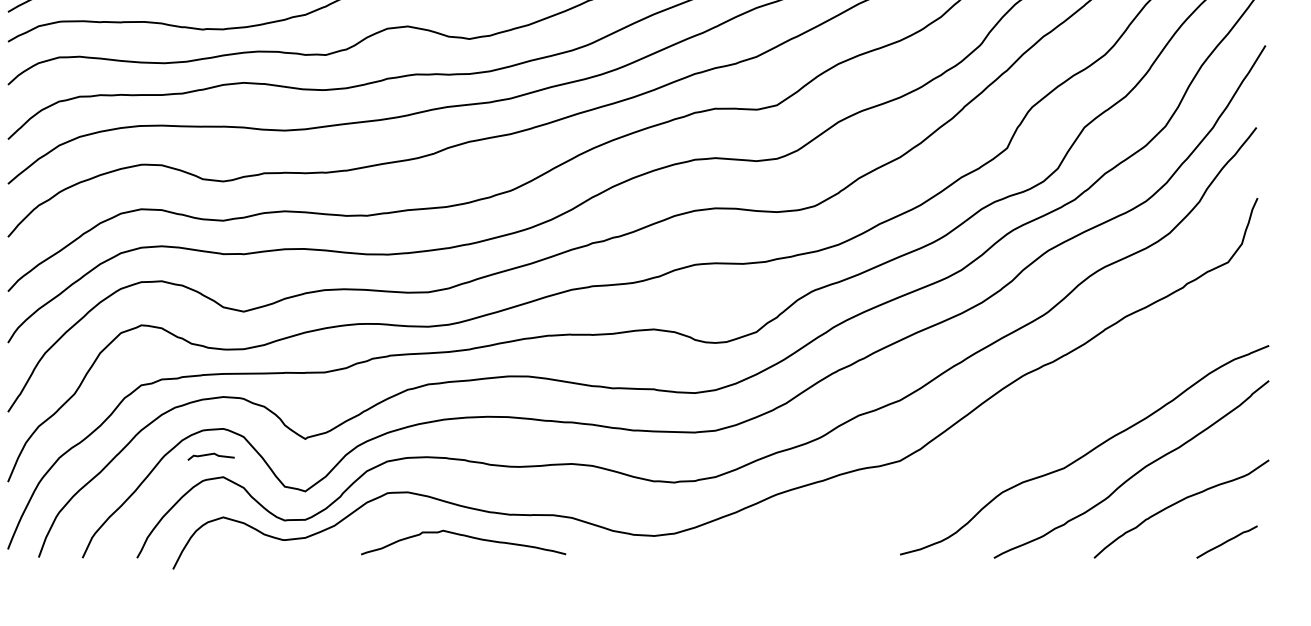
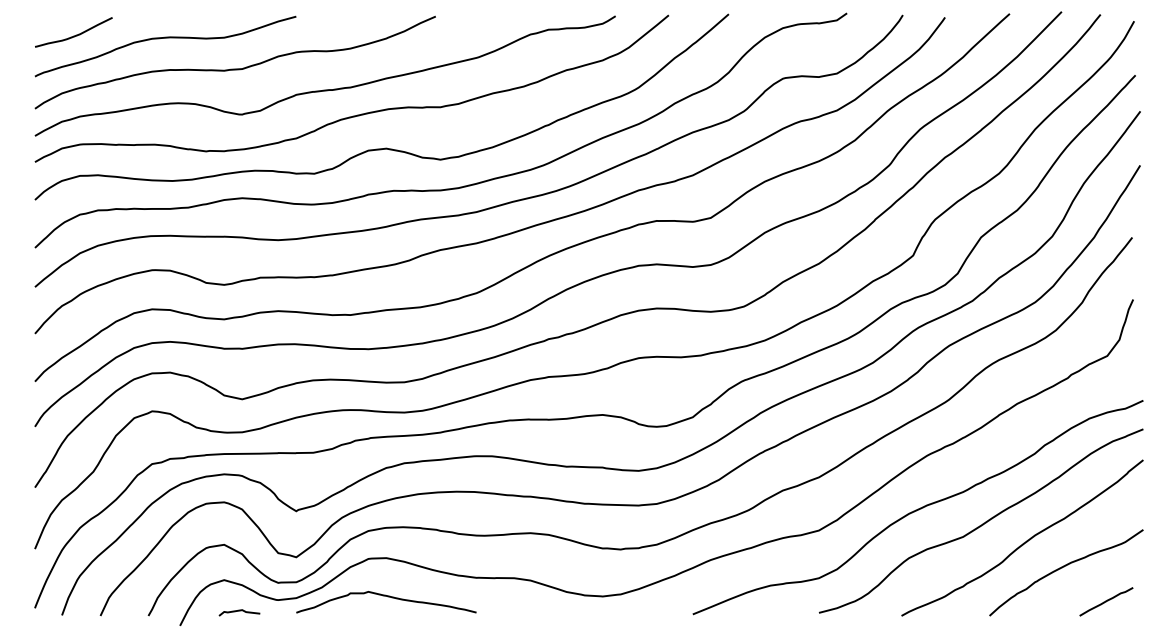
curve: (1013, 435) -> (918, 508), added
curve: (211, 455) -> (239, 611), moved
curve: (464, 537) -> (387, 597), moved

